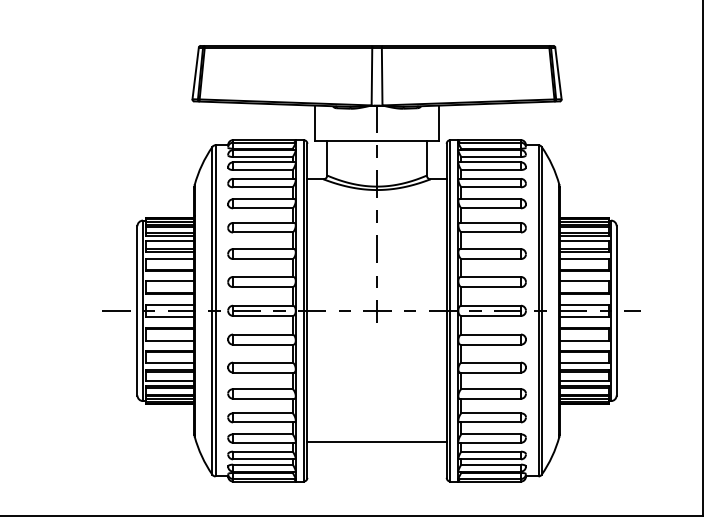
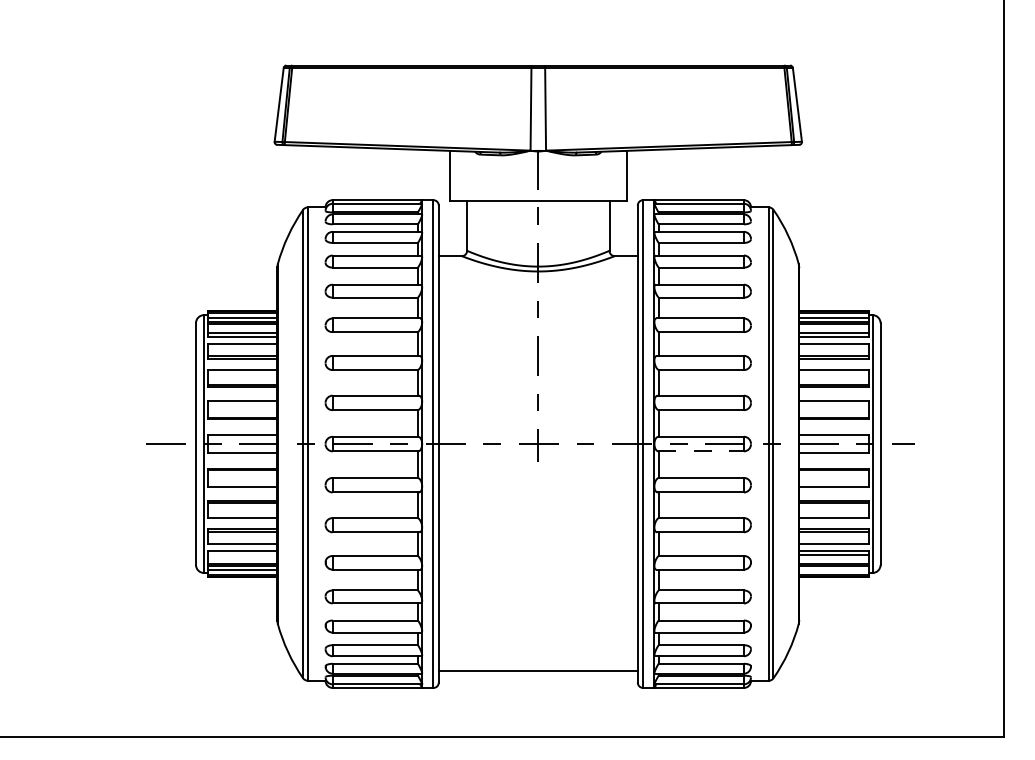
line: (491, 316) -> (701, 451), solid -> dashed
line: (170, 388) -> (242, 554), removed
line: (584, 399) -> (834, 570), removed
line: (376, 442) -> (537, 671), moved

